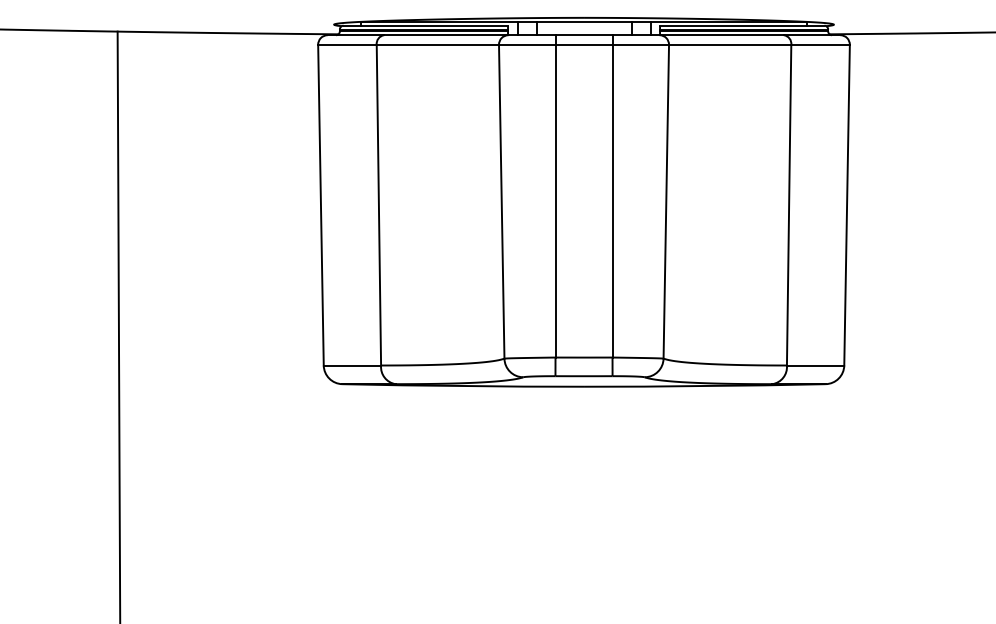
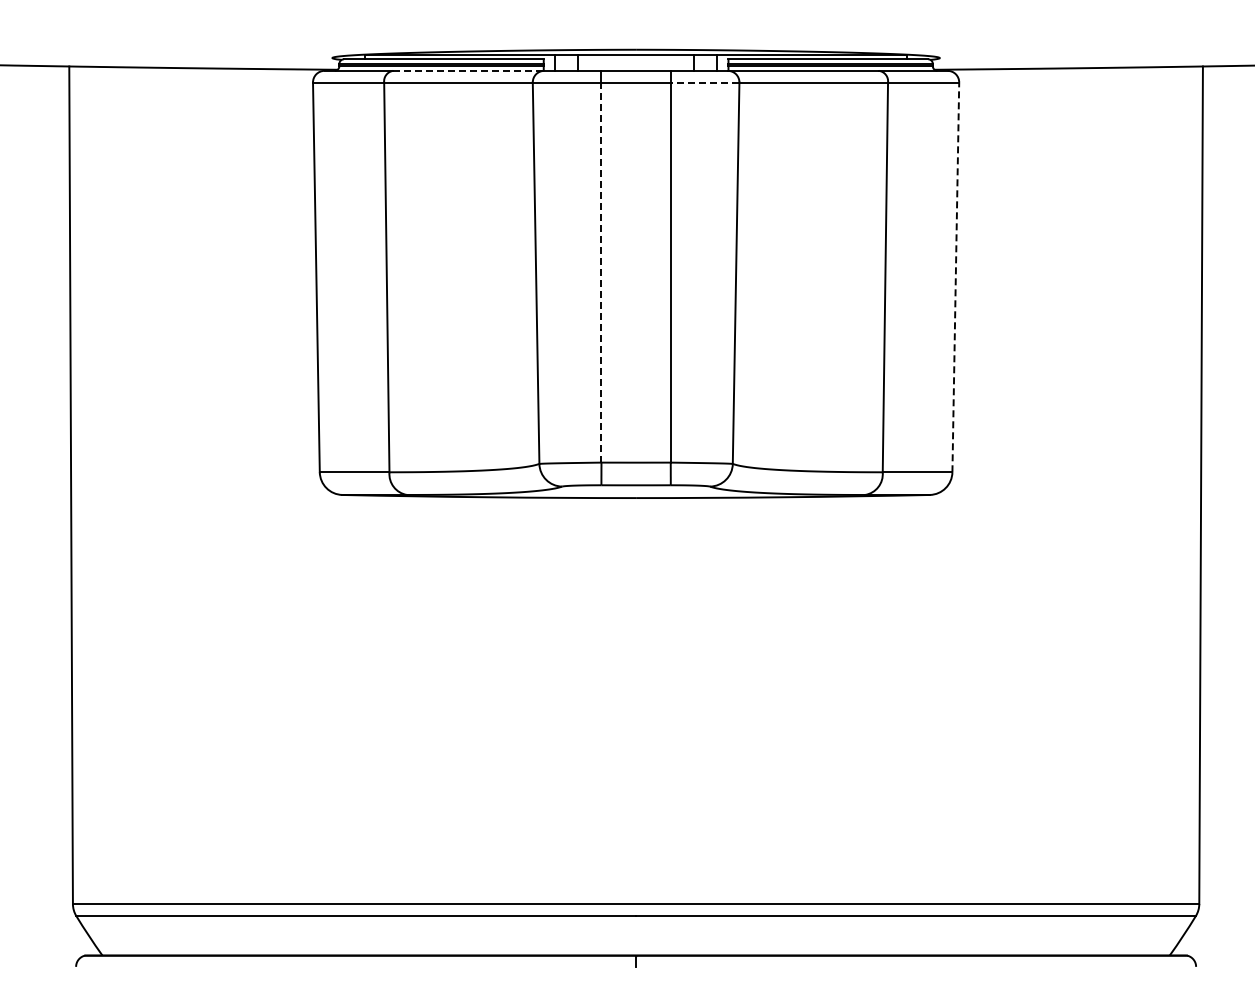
line: (446, 34) -> (468, 70), solid -> dashed
line: (640, 44) -> (704, 82), solid -> dashed
line: (555, 201) -> (601, 272), solid -> dashed
line: (846, 205) -> (955, 277), solid -> dashed

